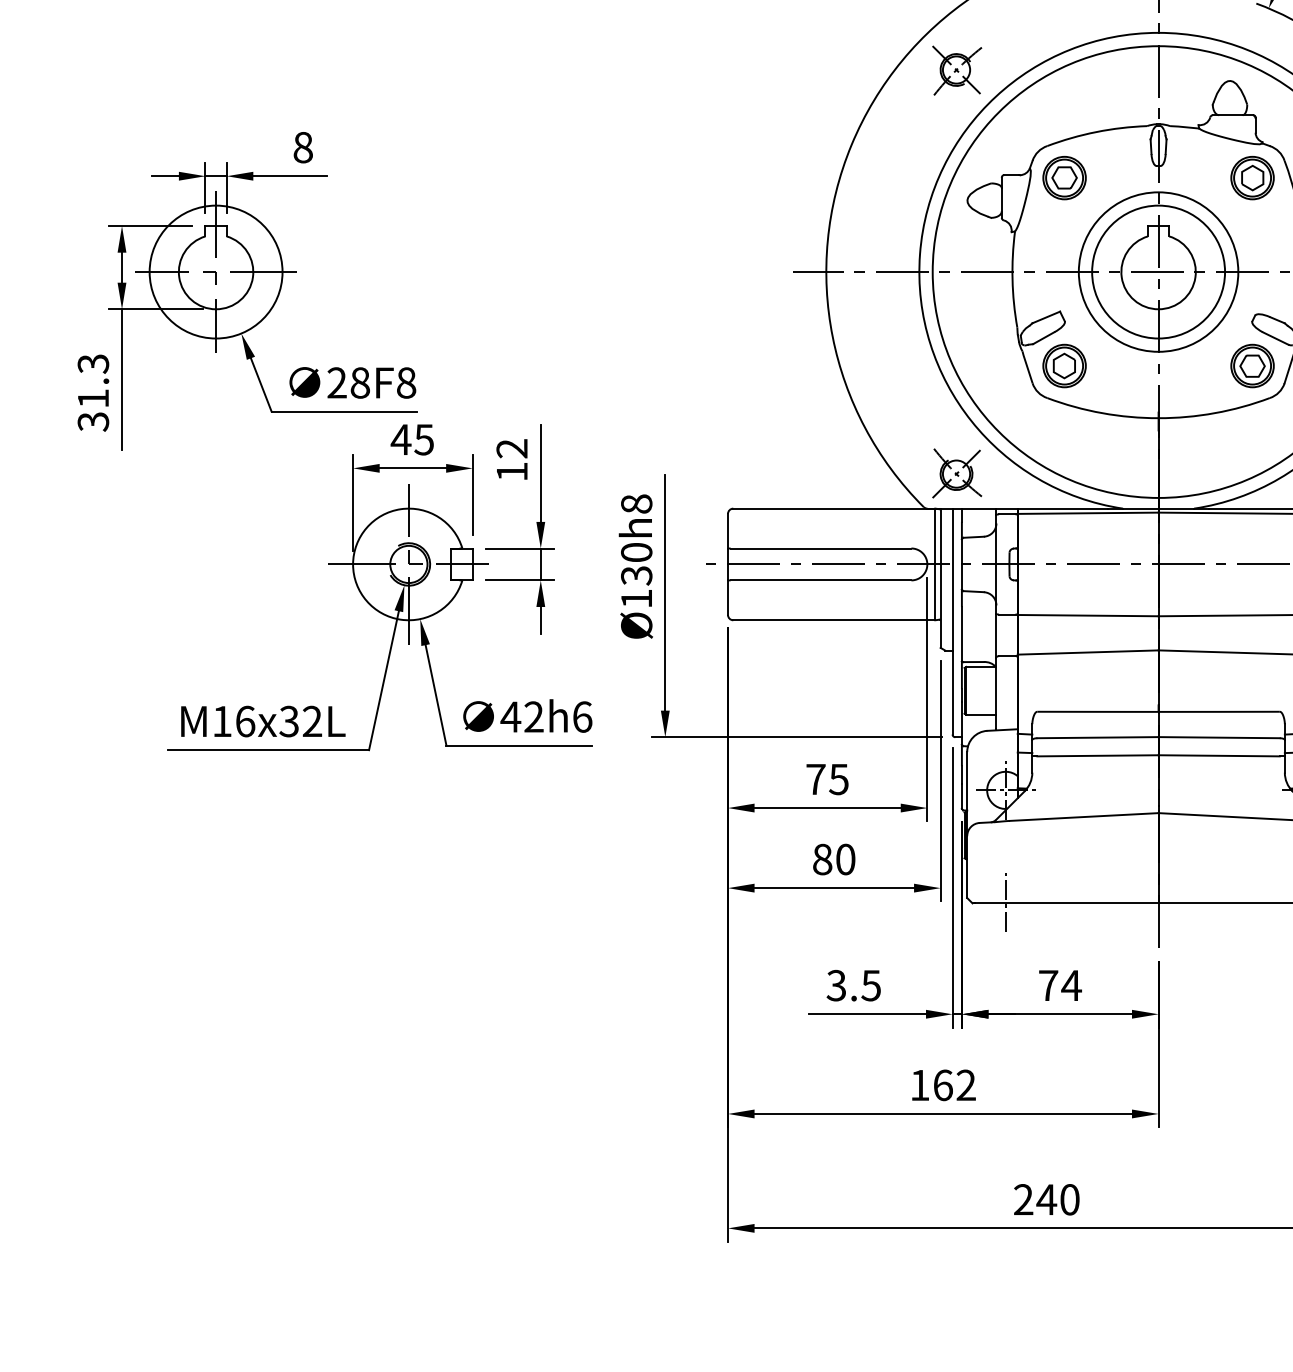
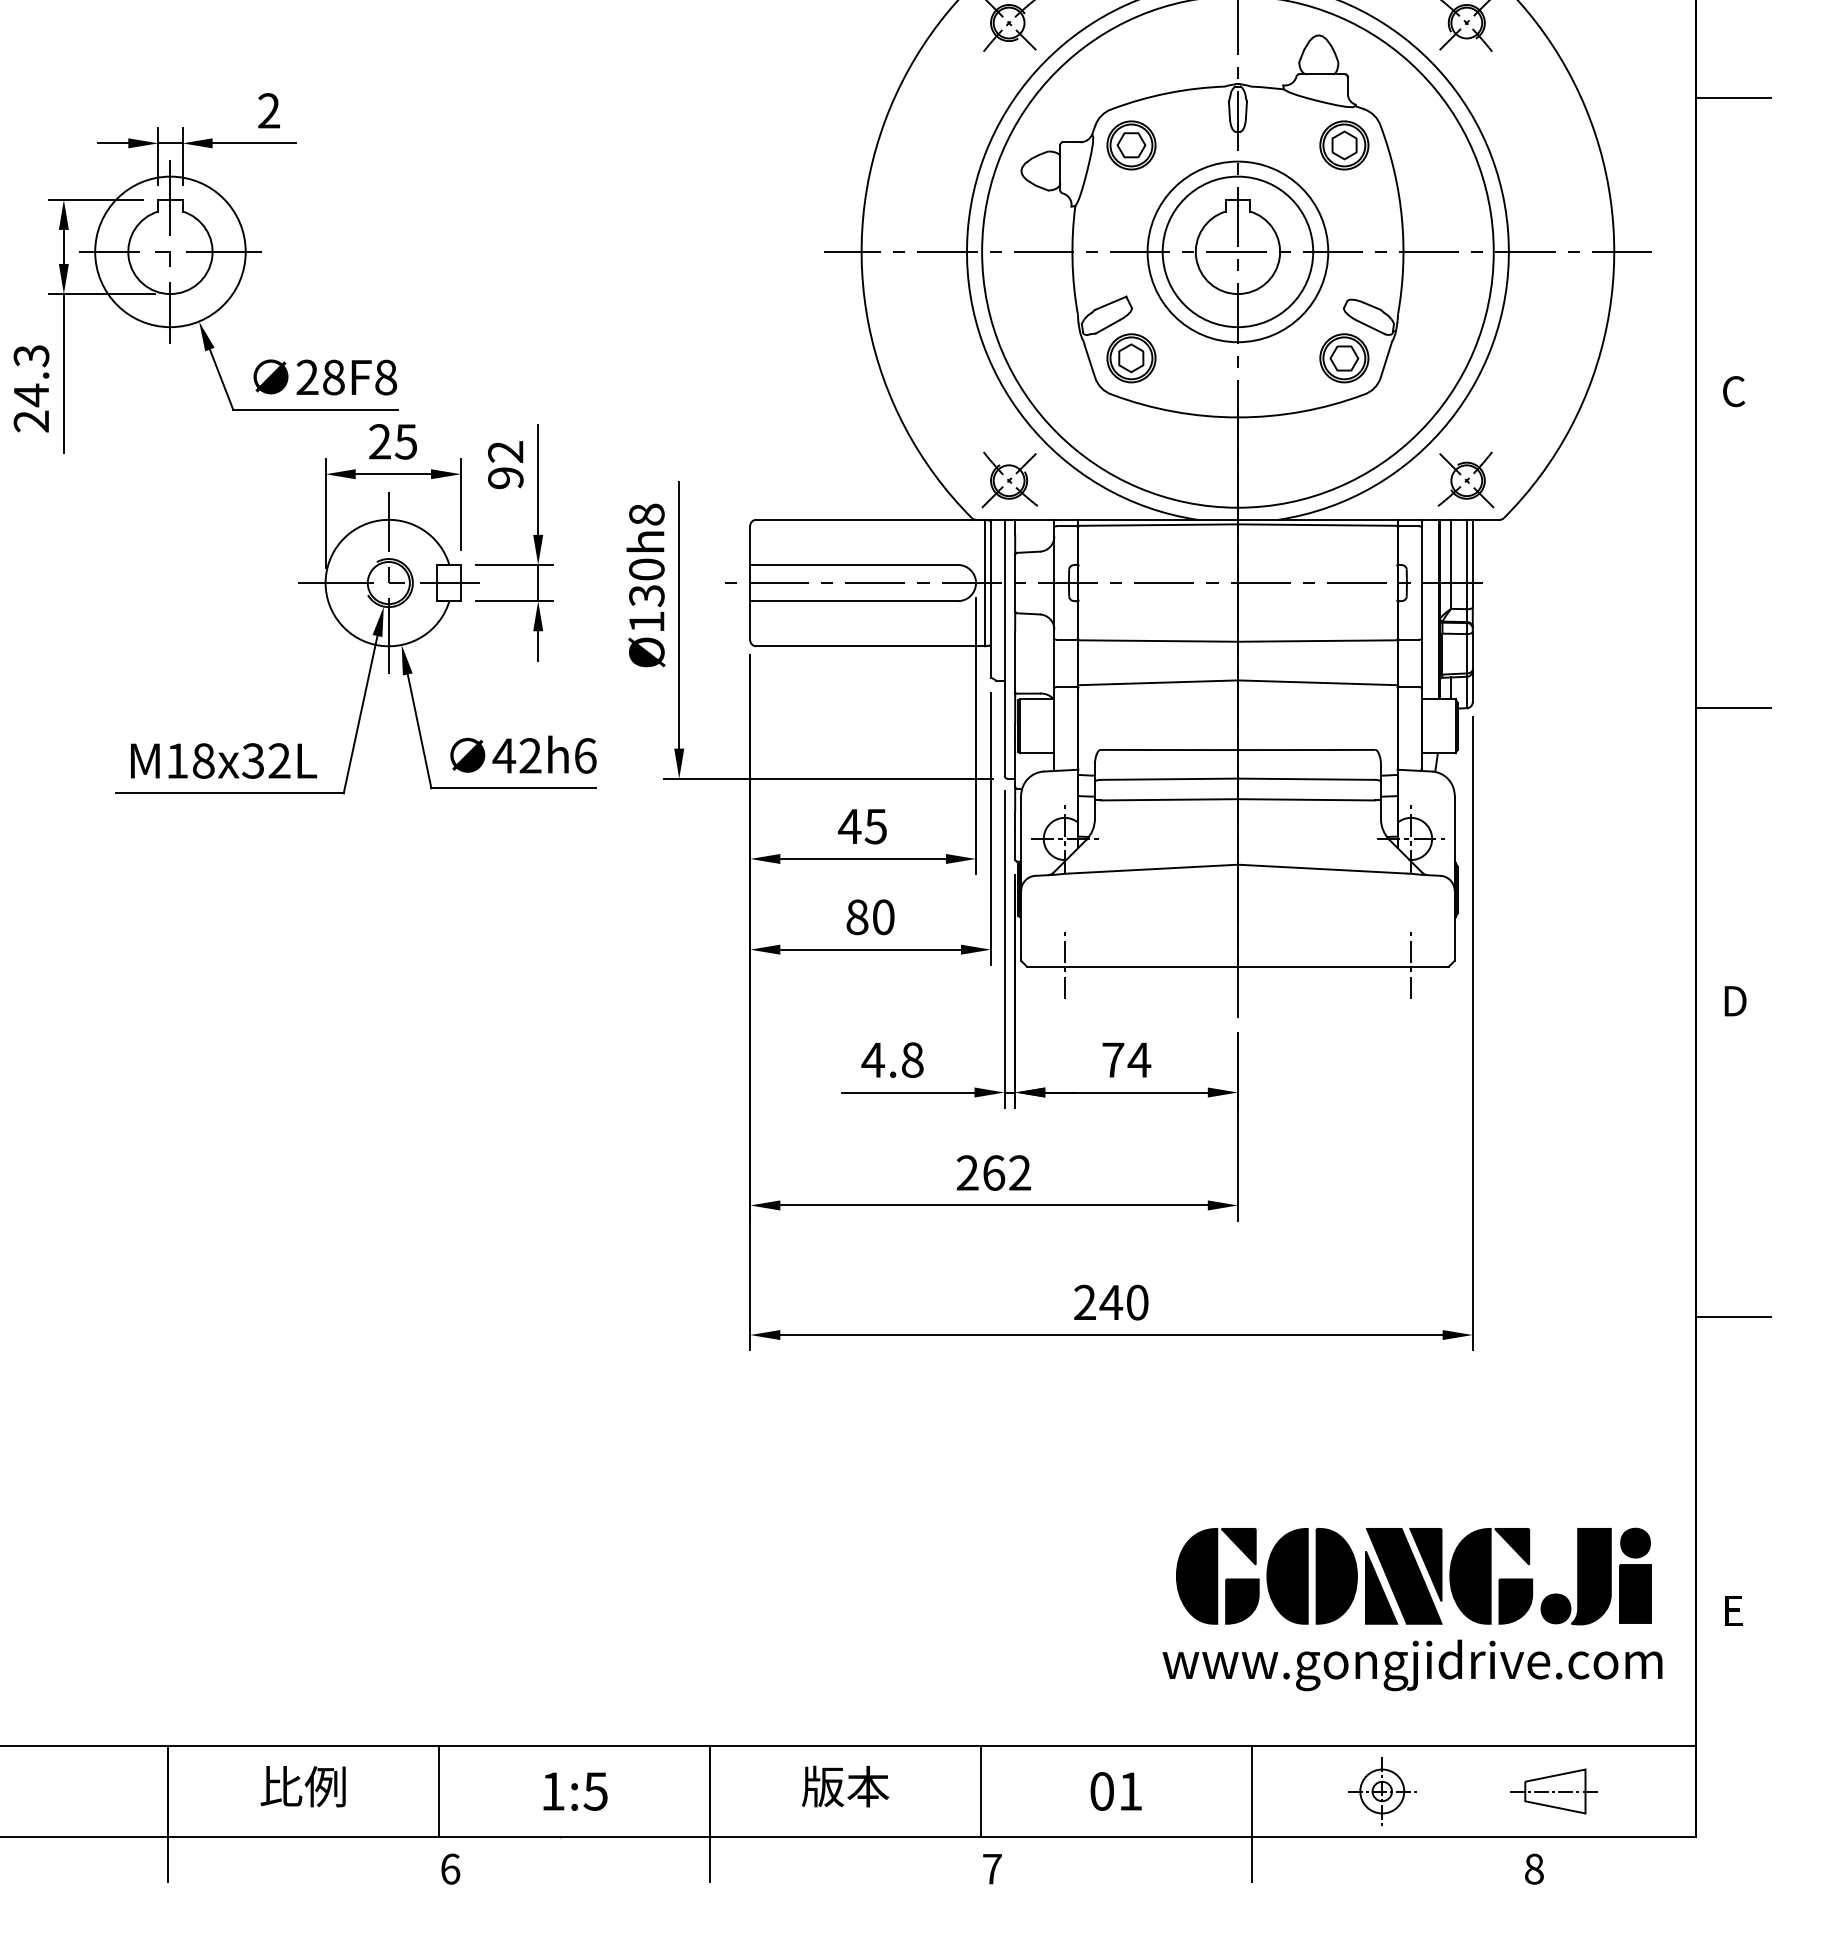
text: (303, 147) -> (269, 110), 8 -> 2
text: (93, 409) -> (31, 407), 31.3 -> 24.3
text: (400, 439) -> (379, 441), 45 -> 25
text: (511, 472) -> (505, 478), 12 -> 92
text: (245, 721) -> (203, 760), M16x32L -> M18x32L
text: (815, 779) -> (849, 826), 75 -> 45
text: (853, 985) -> (892, 1059), 3.5 -> 4.8
text: (919, 1084) -> (967, 1172), 162 -> 262

